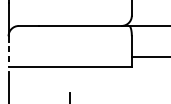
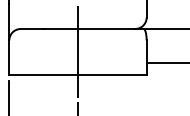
line: (69, 46) -> (77, 51), added
line: (8, 52) -> (9, 58), dashed -> solid

